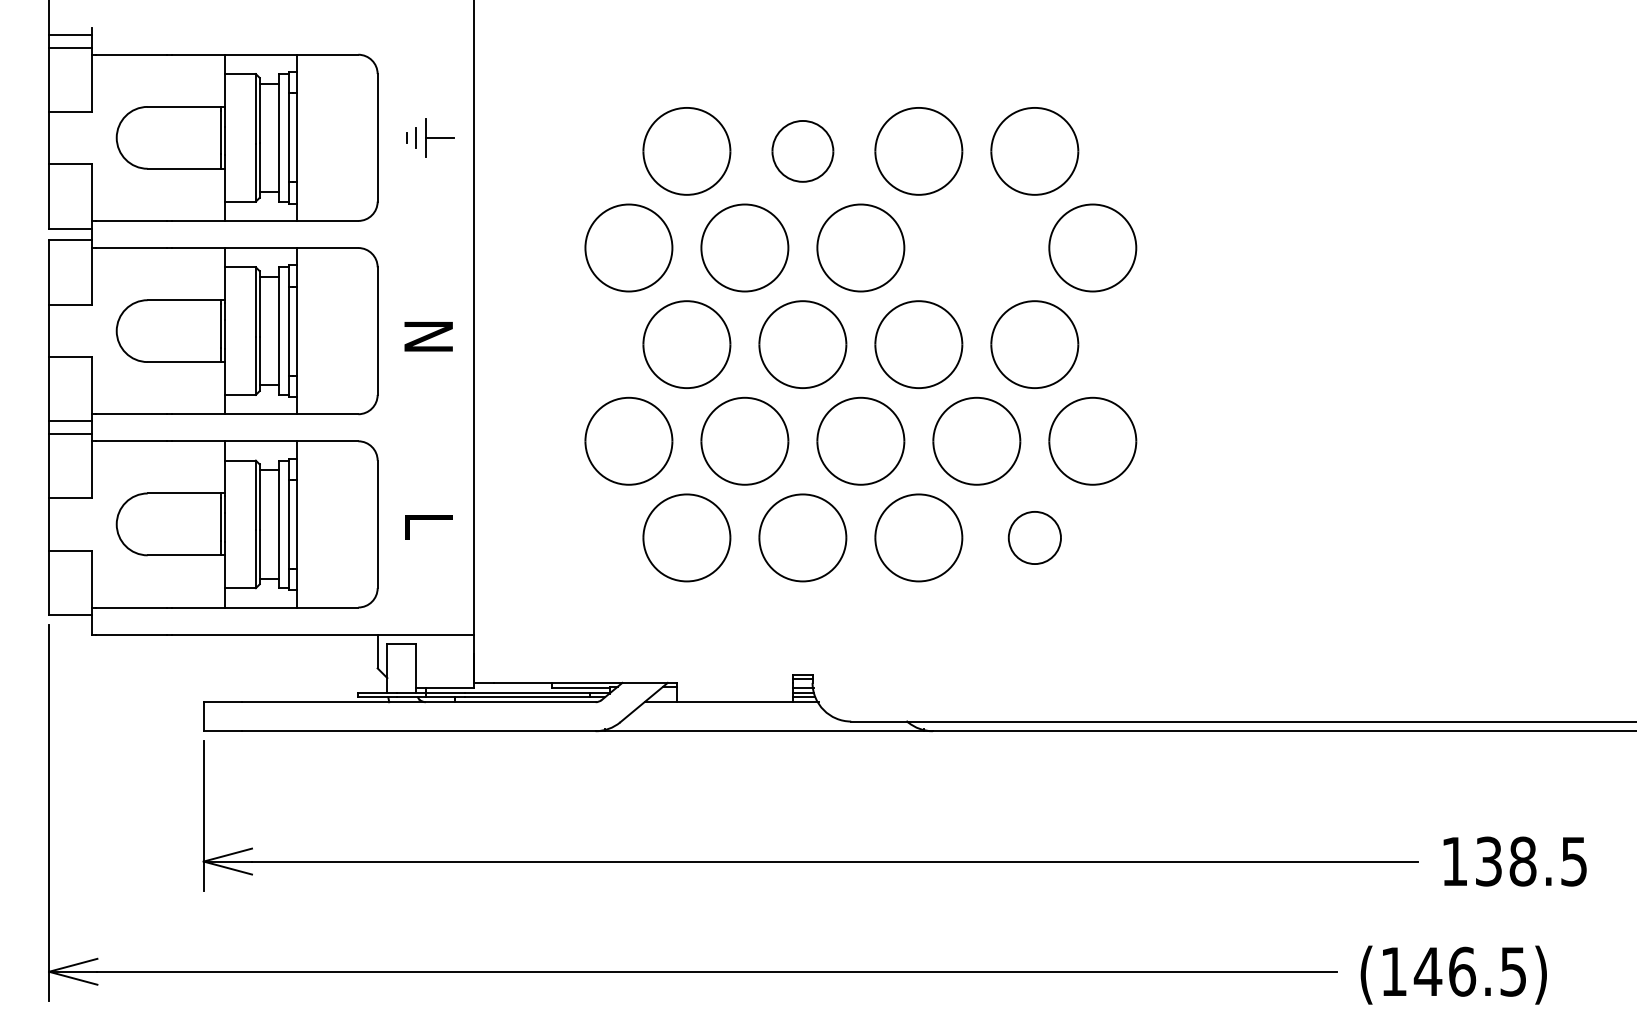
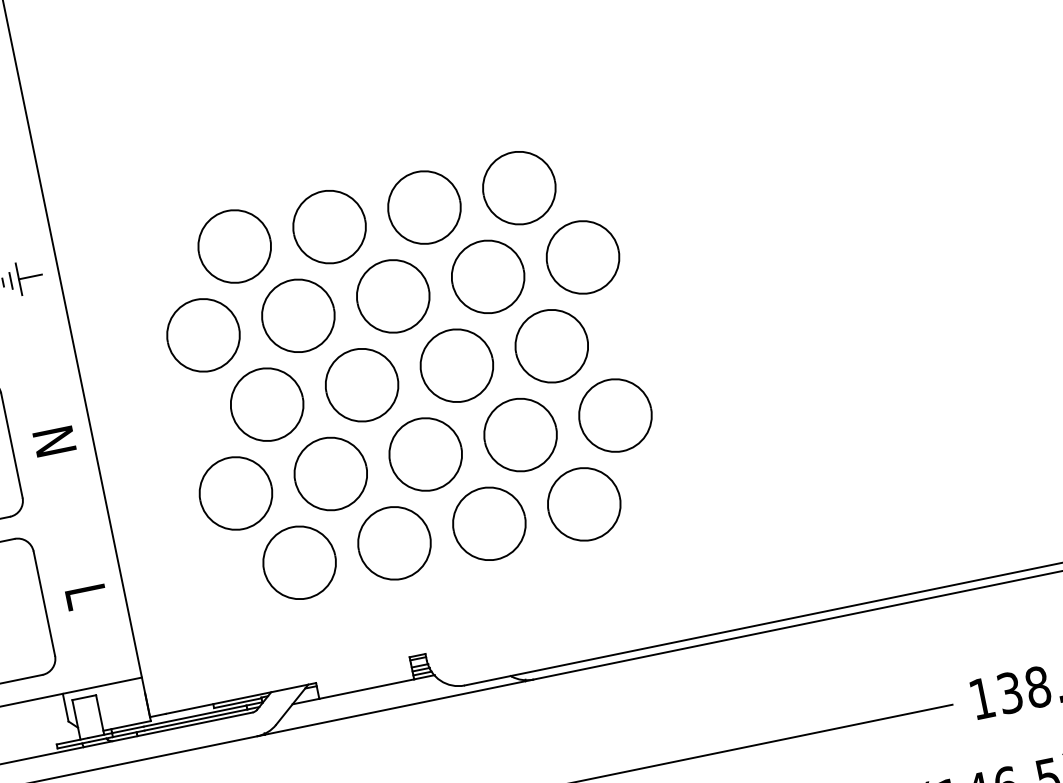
part: (802, 151) -> (329, 227), size x1.43
part: (976, 247) -> (487, 276), added
part: (1034, 537) -> (583, 504), size x1.67

